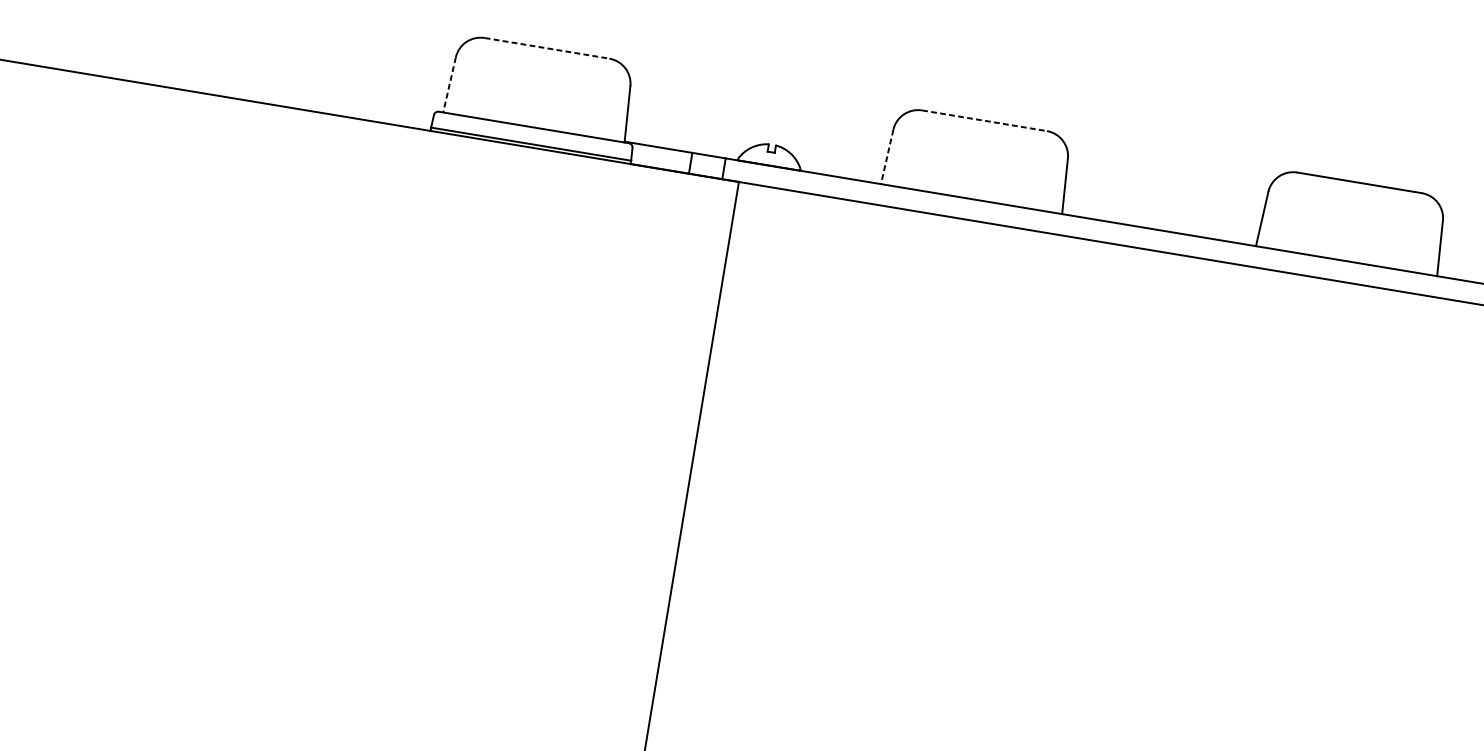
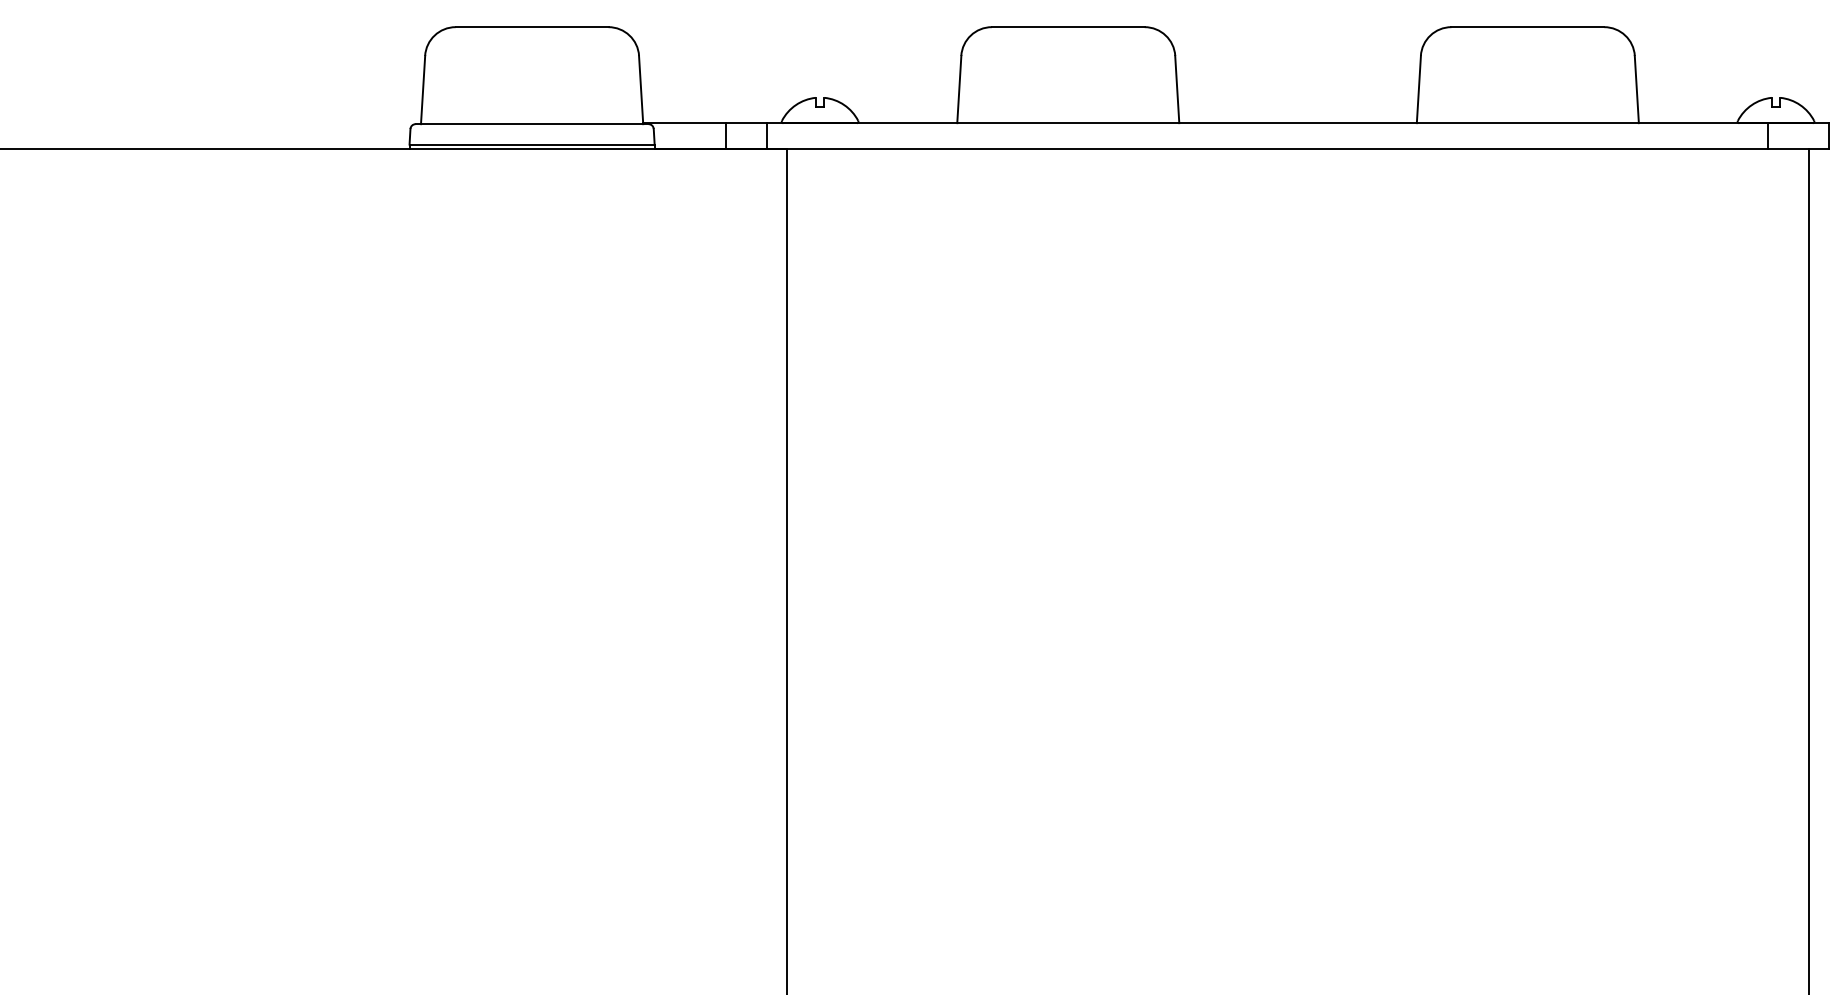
line: (547, 48) -> (532, 27), dashed -> solid
line: (449, 85) -> (423, 90), dashed -> solid
line: (984, 121) -> (1068, 27), dashed -> solid
line: (887, 156) -> (959, 89), dashed -> solid

